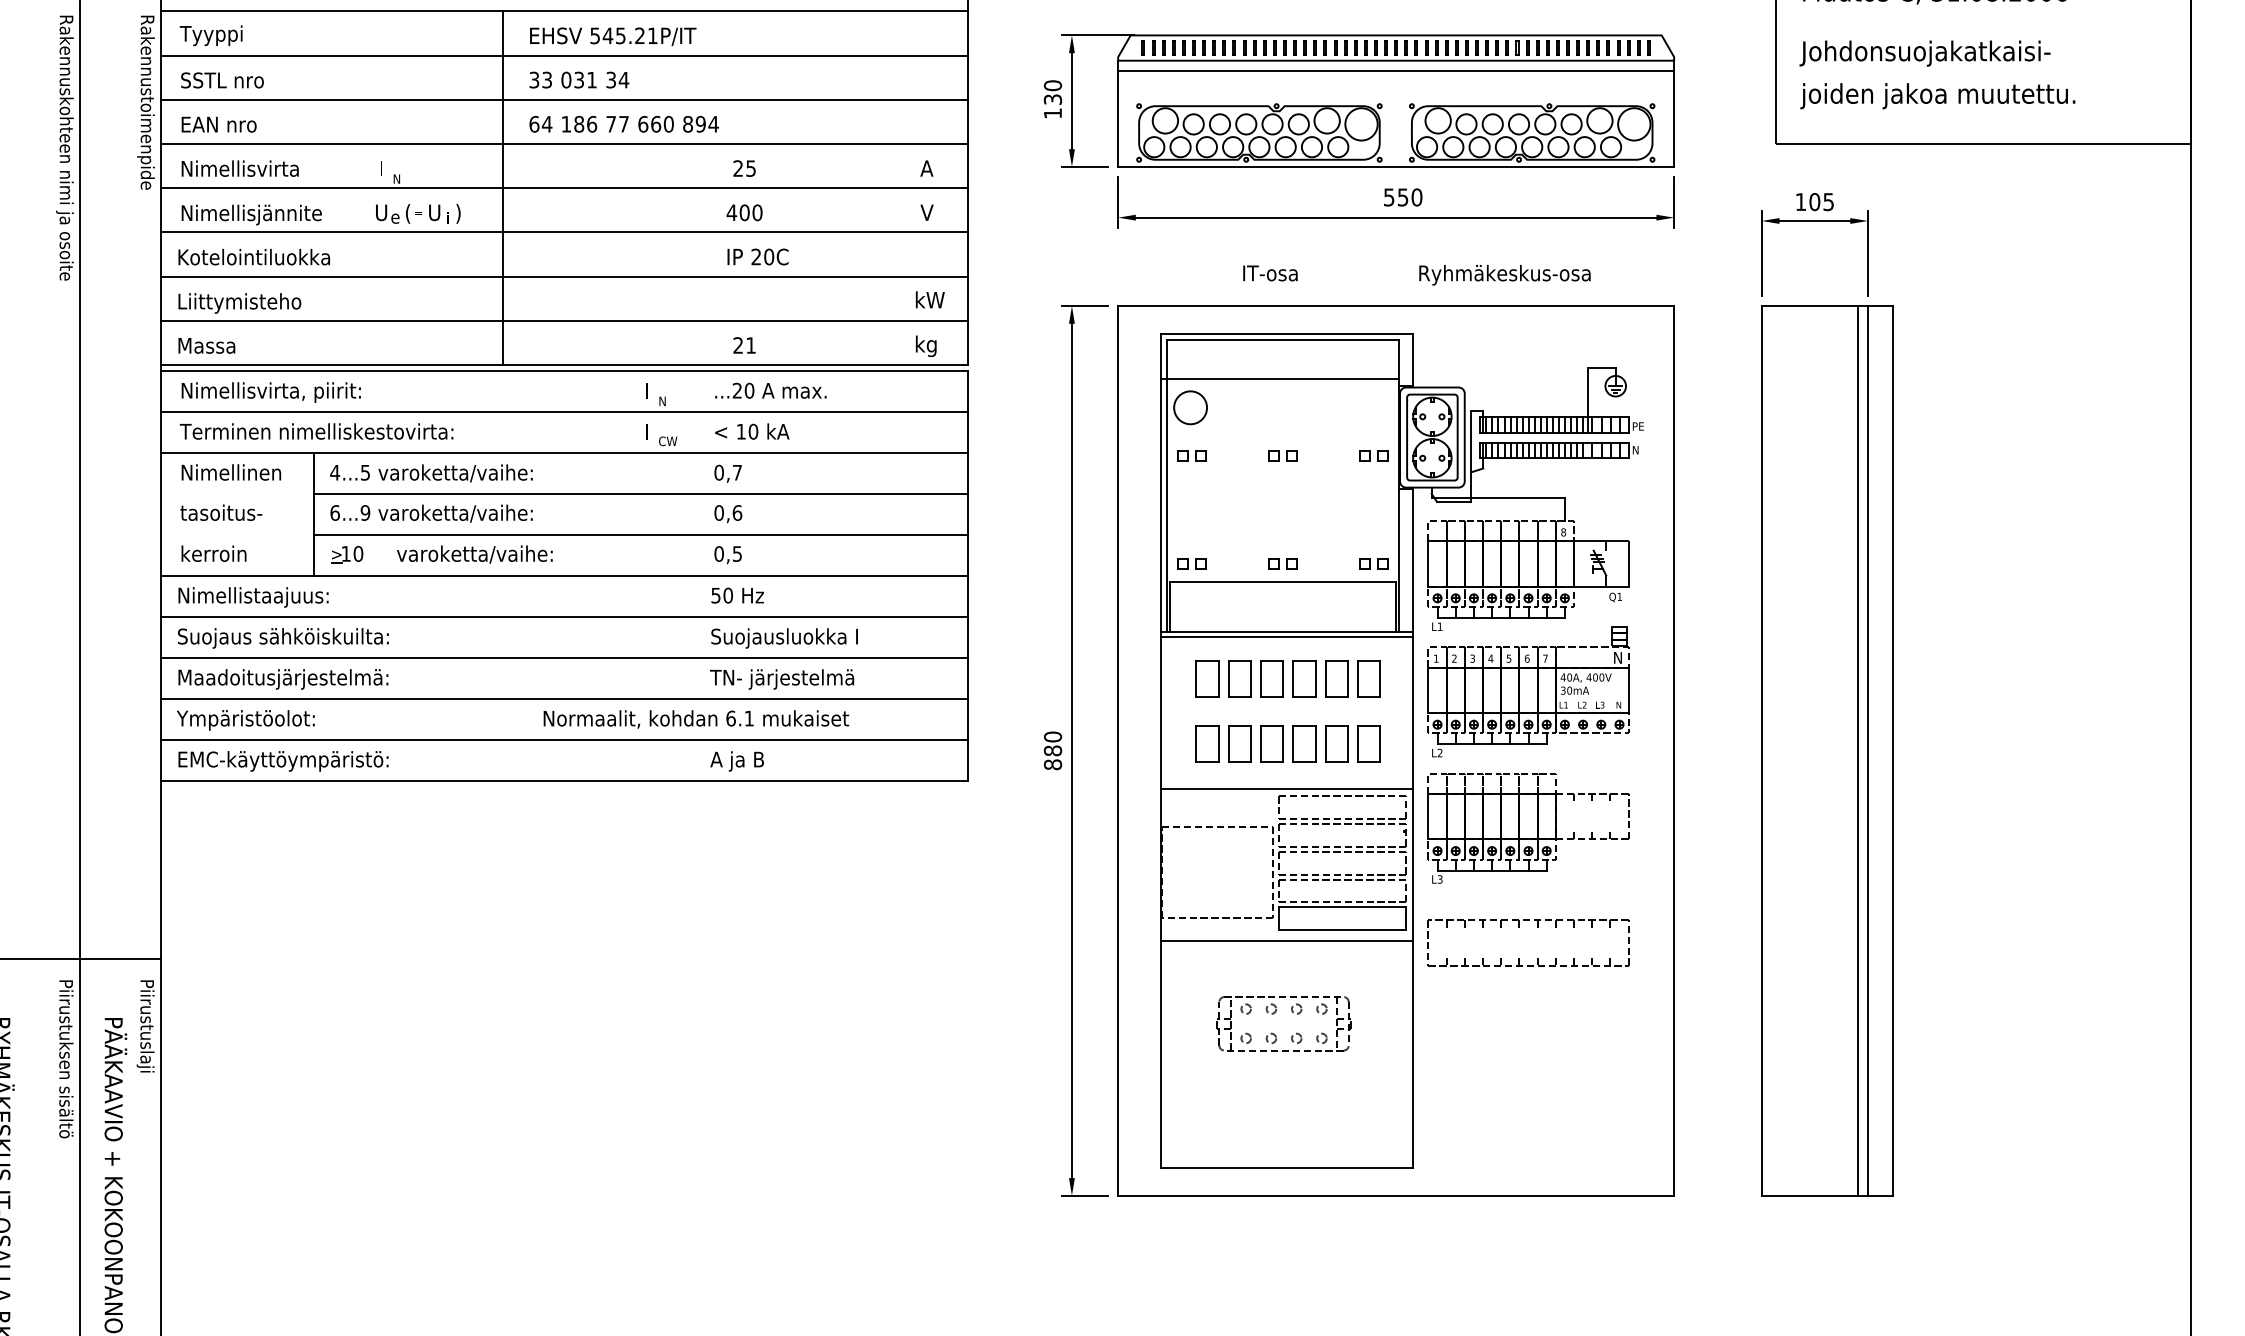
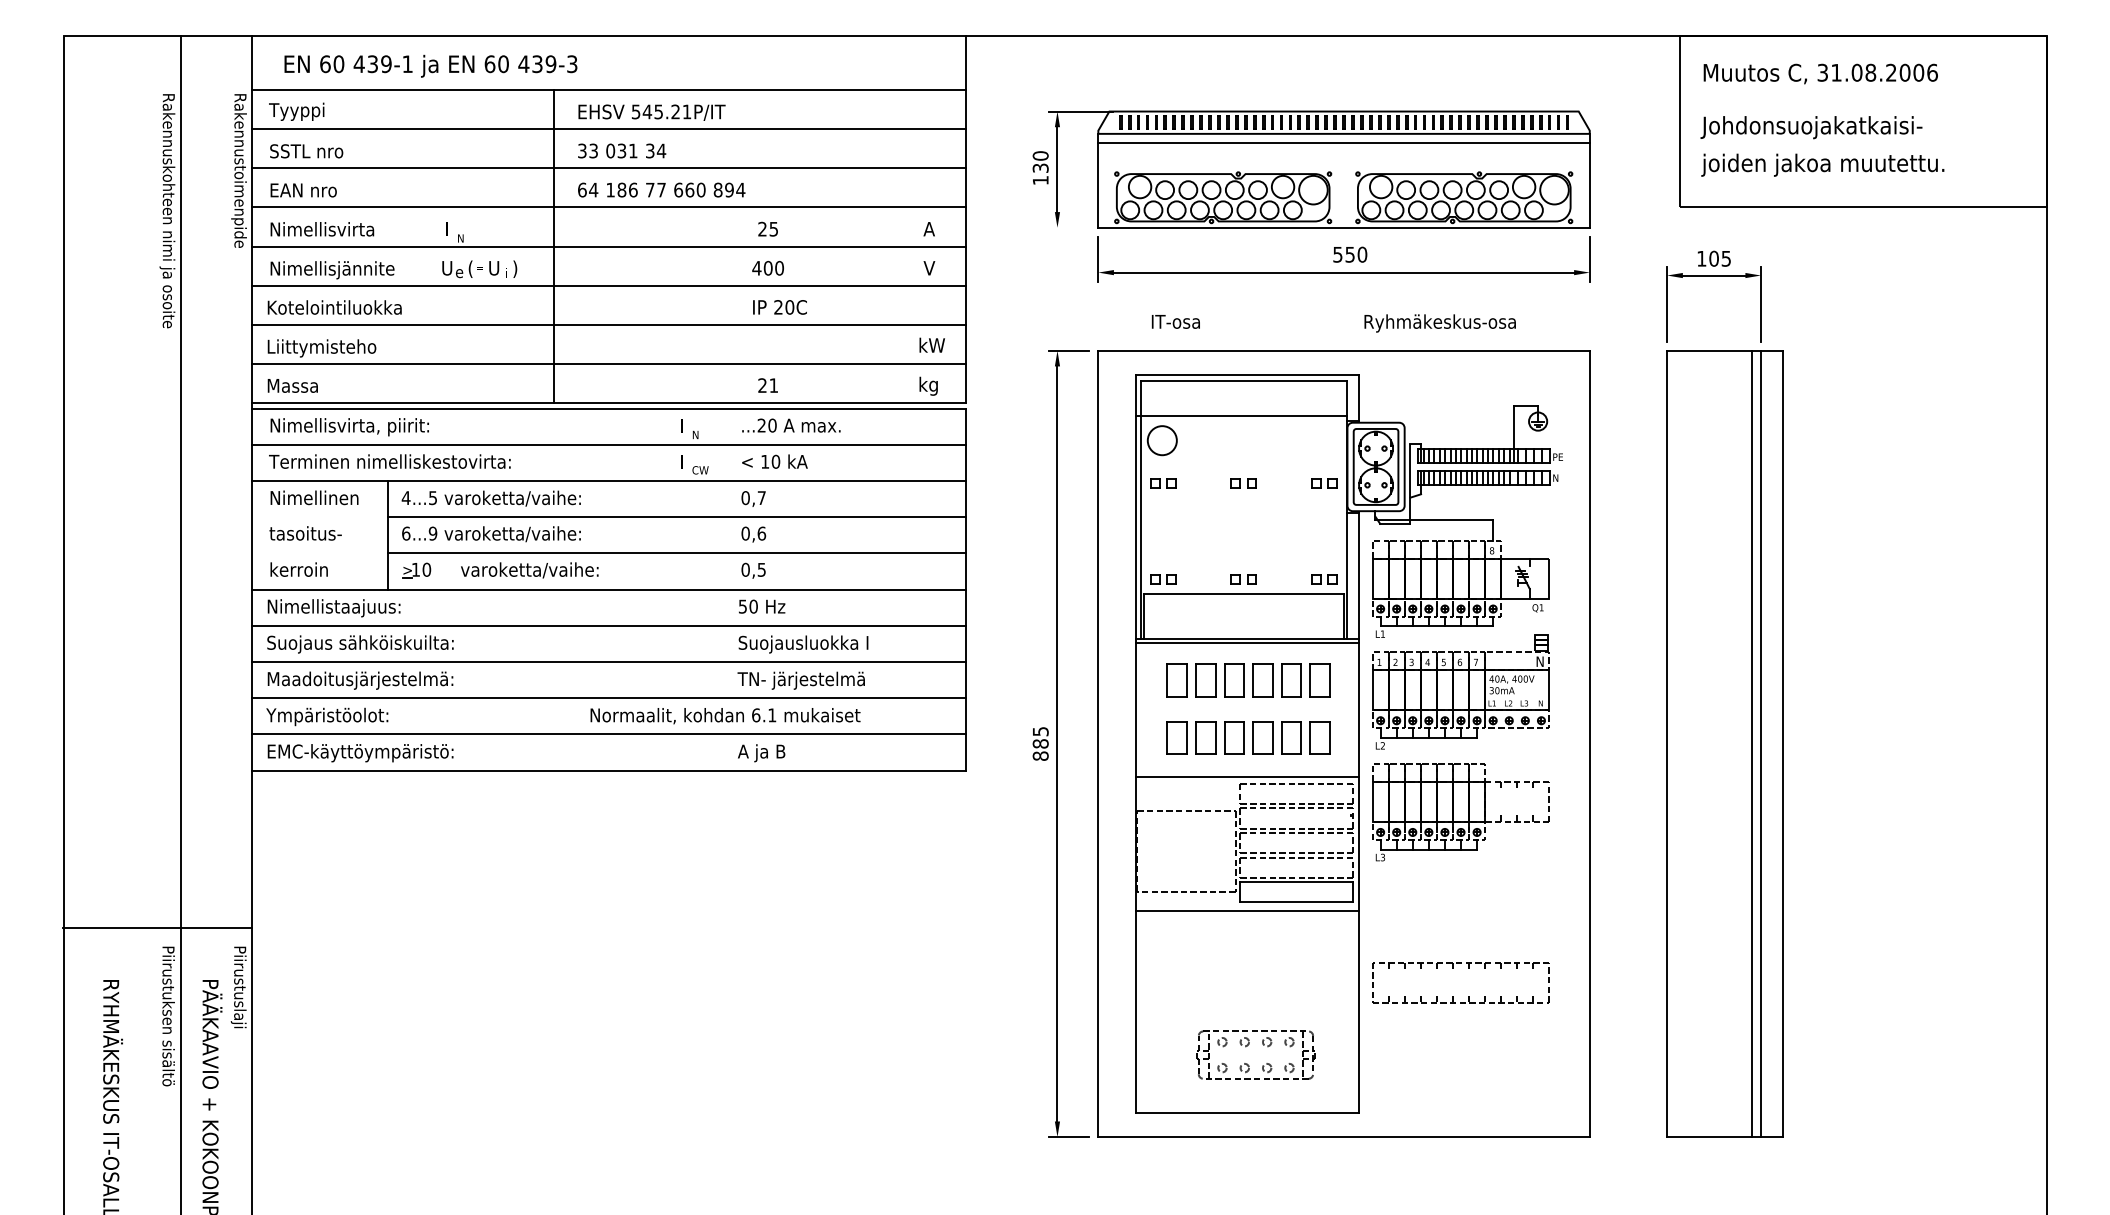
line: (1084, 166) -> (1068, 227), removed
text: (1269, 272) -> (1175, 321), moved
text: (1052, 736) -> (1040, 731), 880 -> 885
part: (1520, 926) -> (1453, 968), moved
part: (1274, 1014) -> (1247, 1046), moved

